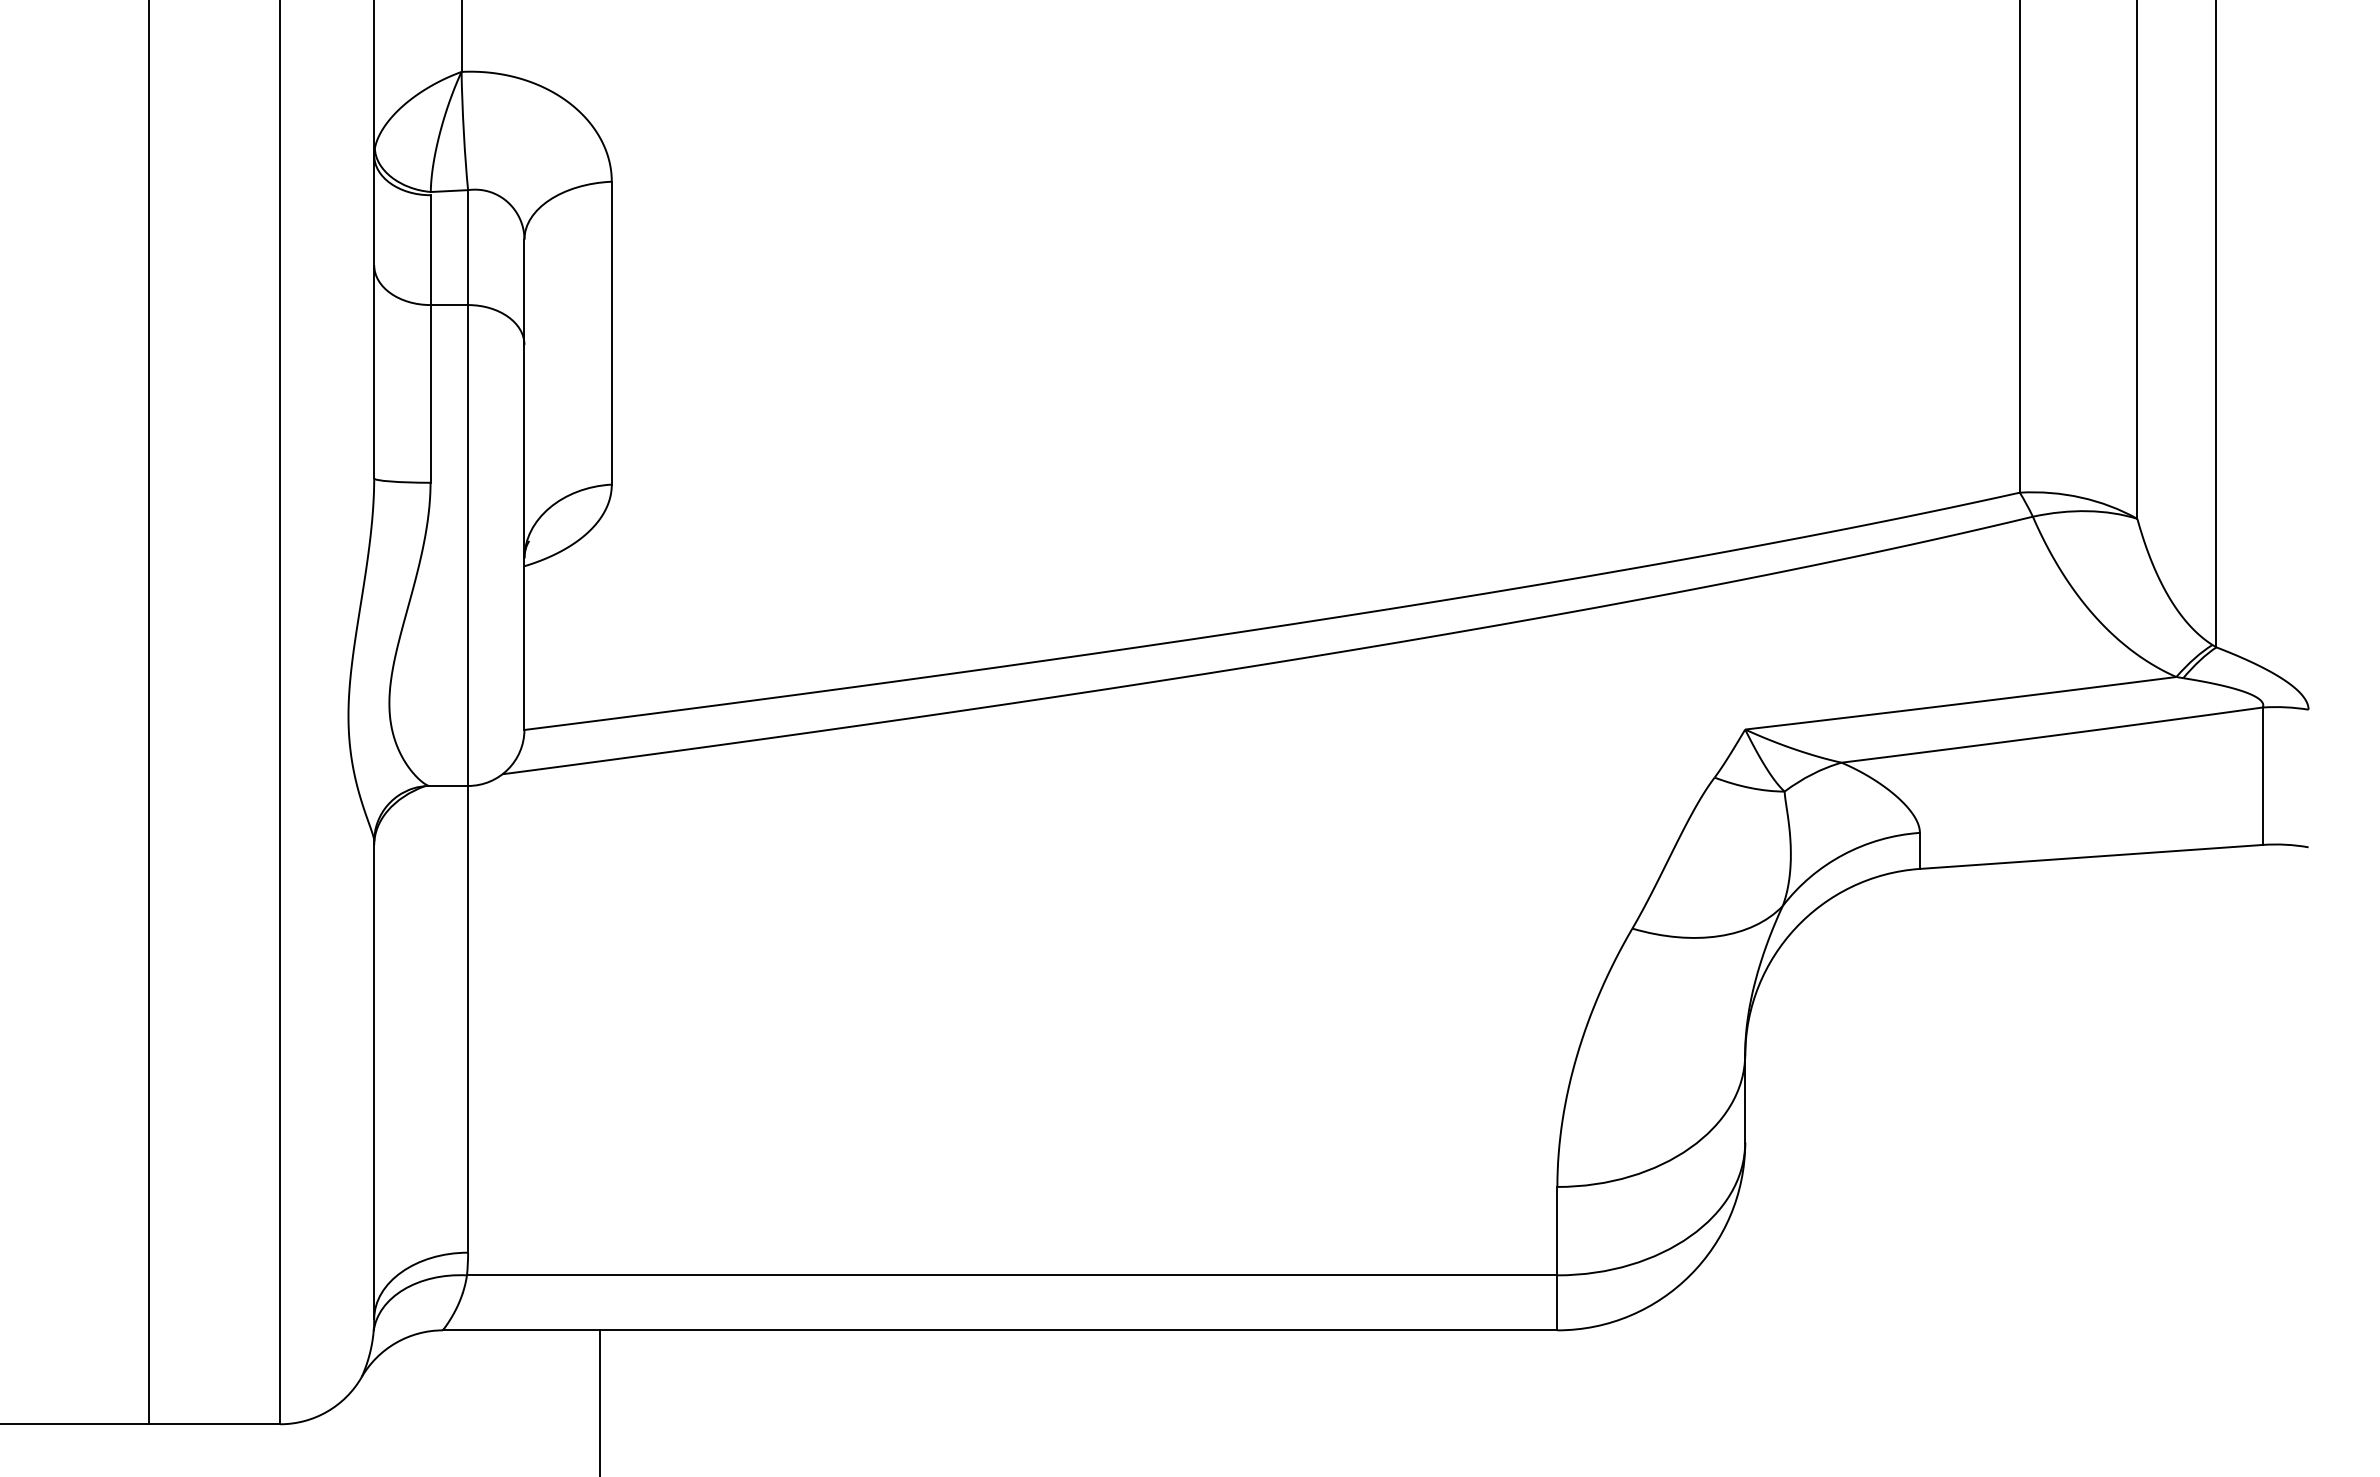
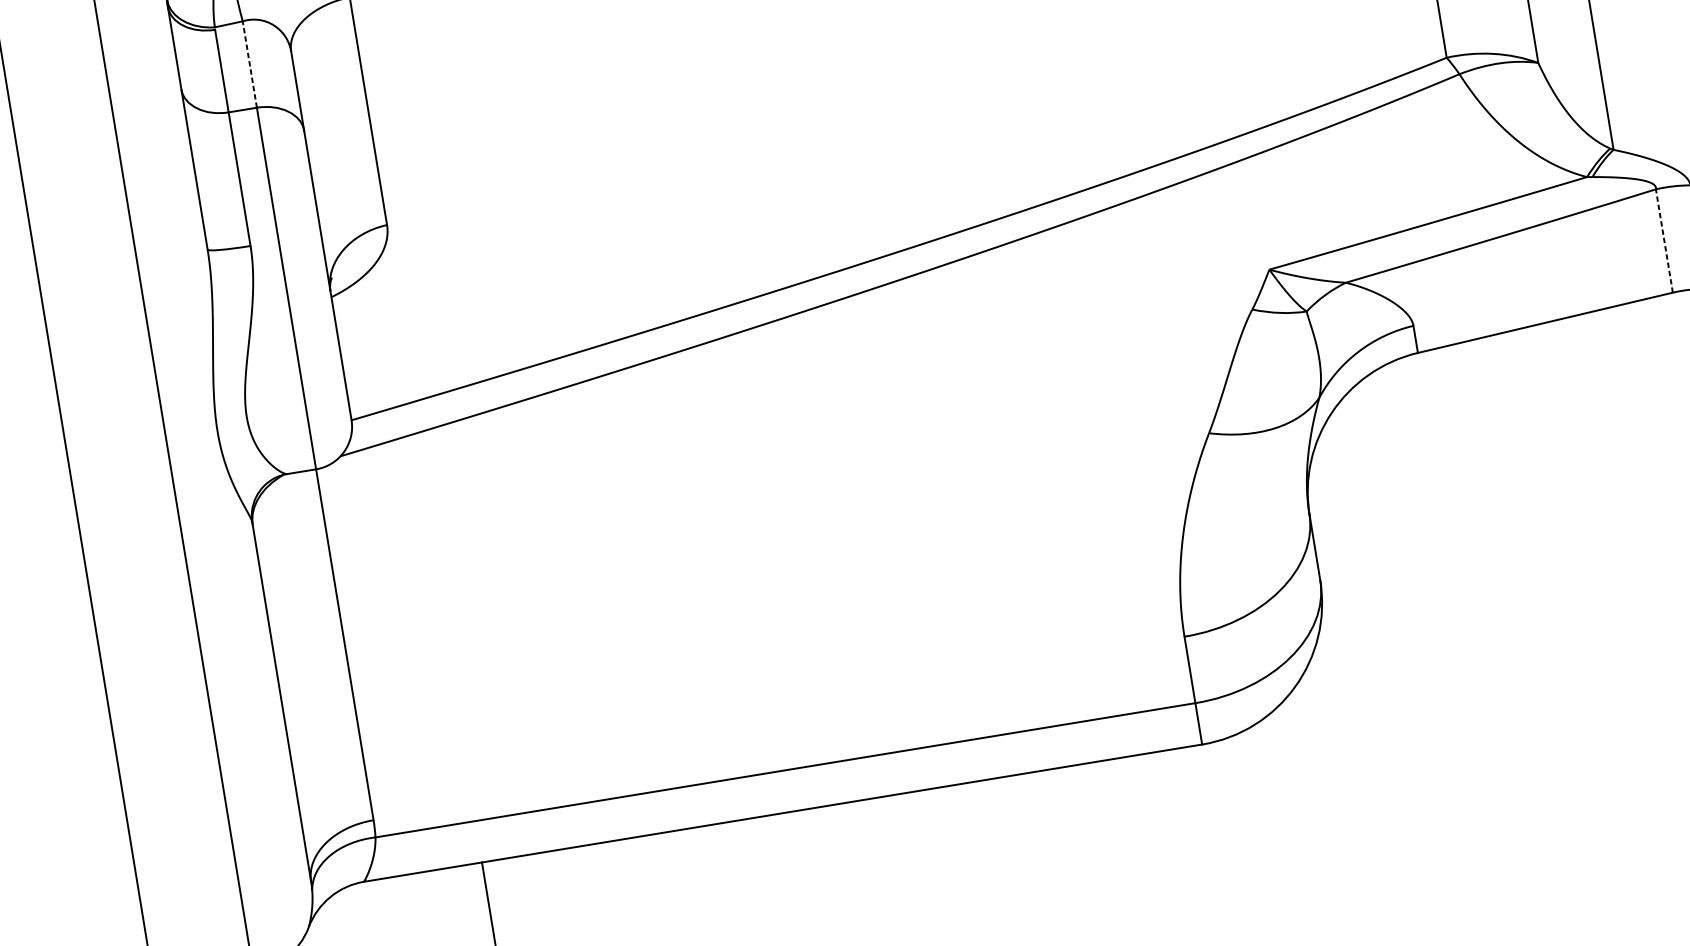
line: (468, 247) -> (250, 64), solid -> dashed
line: (2262, 776) -> (1664, 241), solid -> dashed

